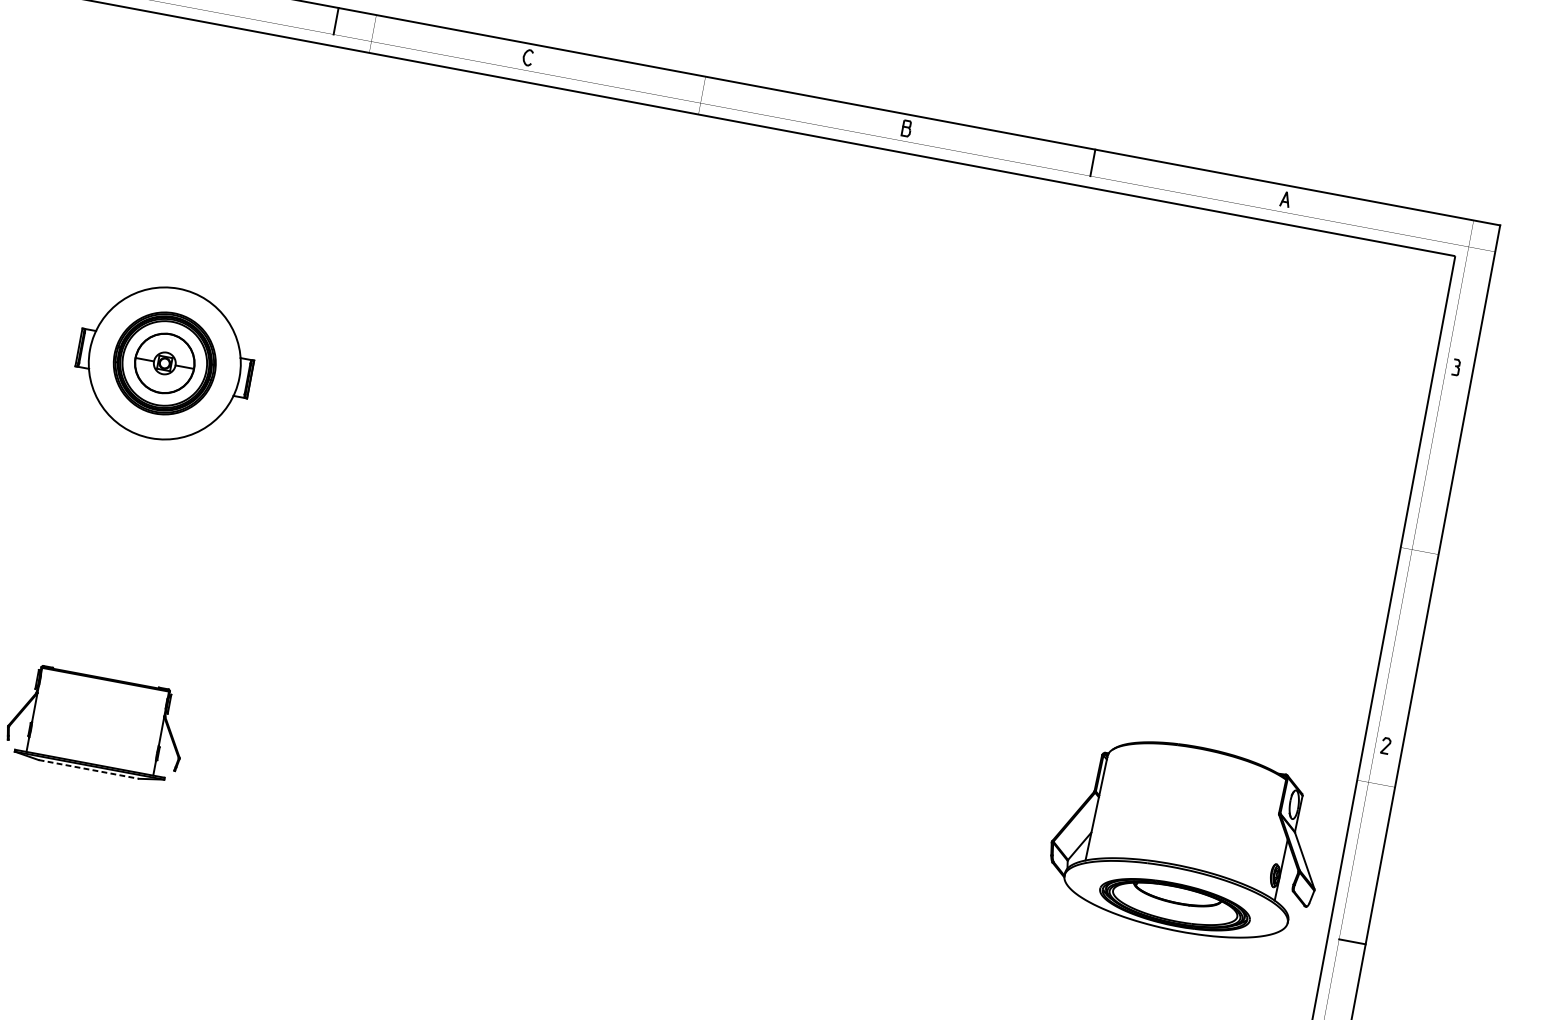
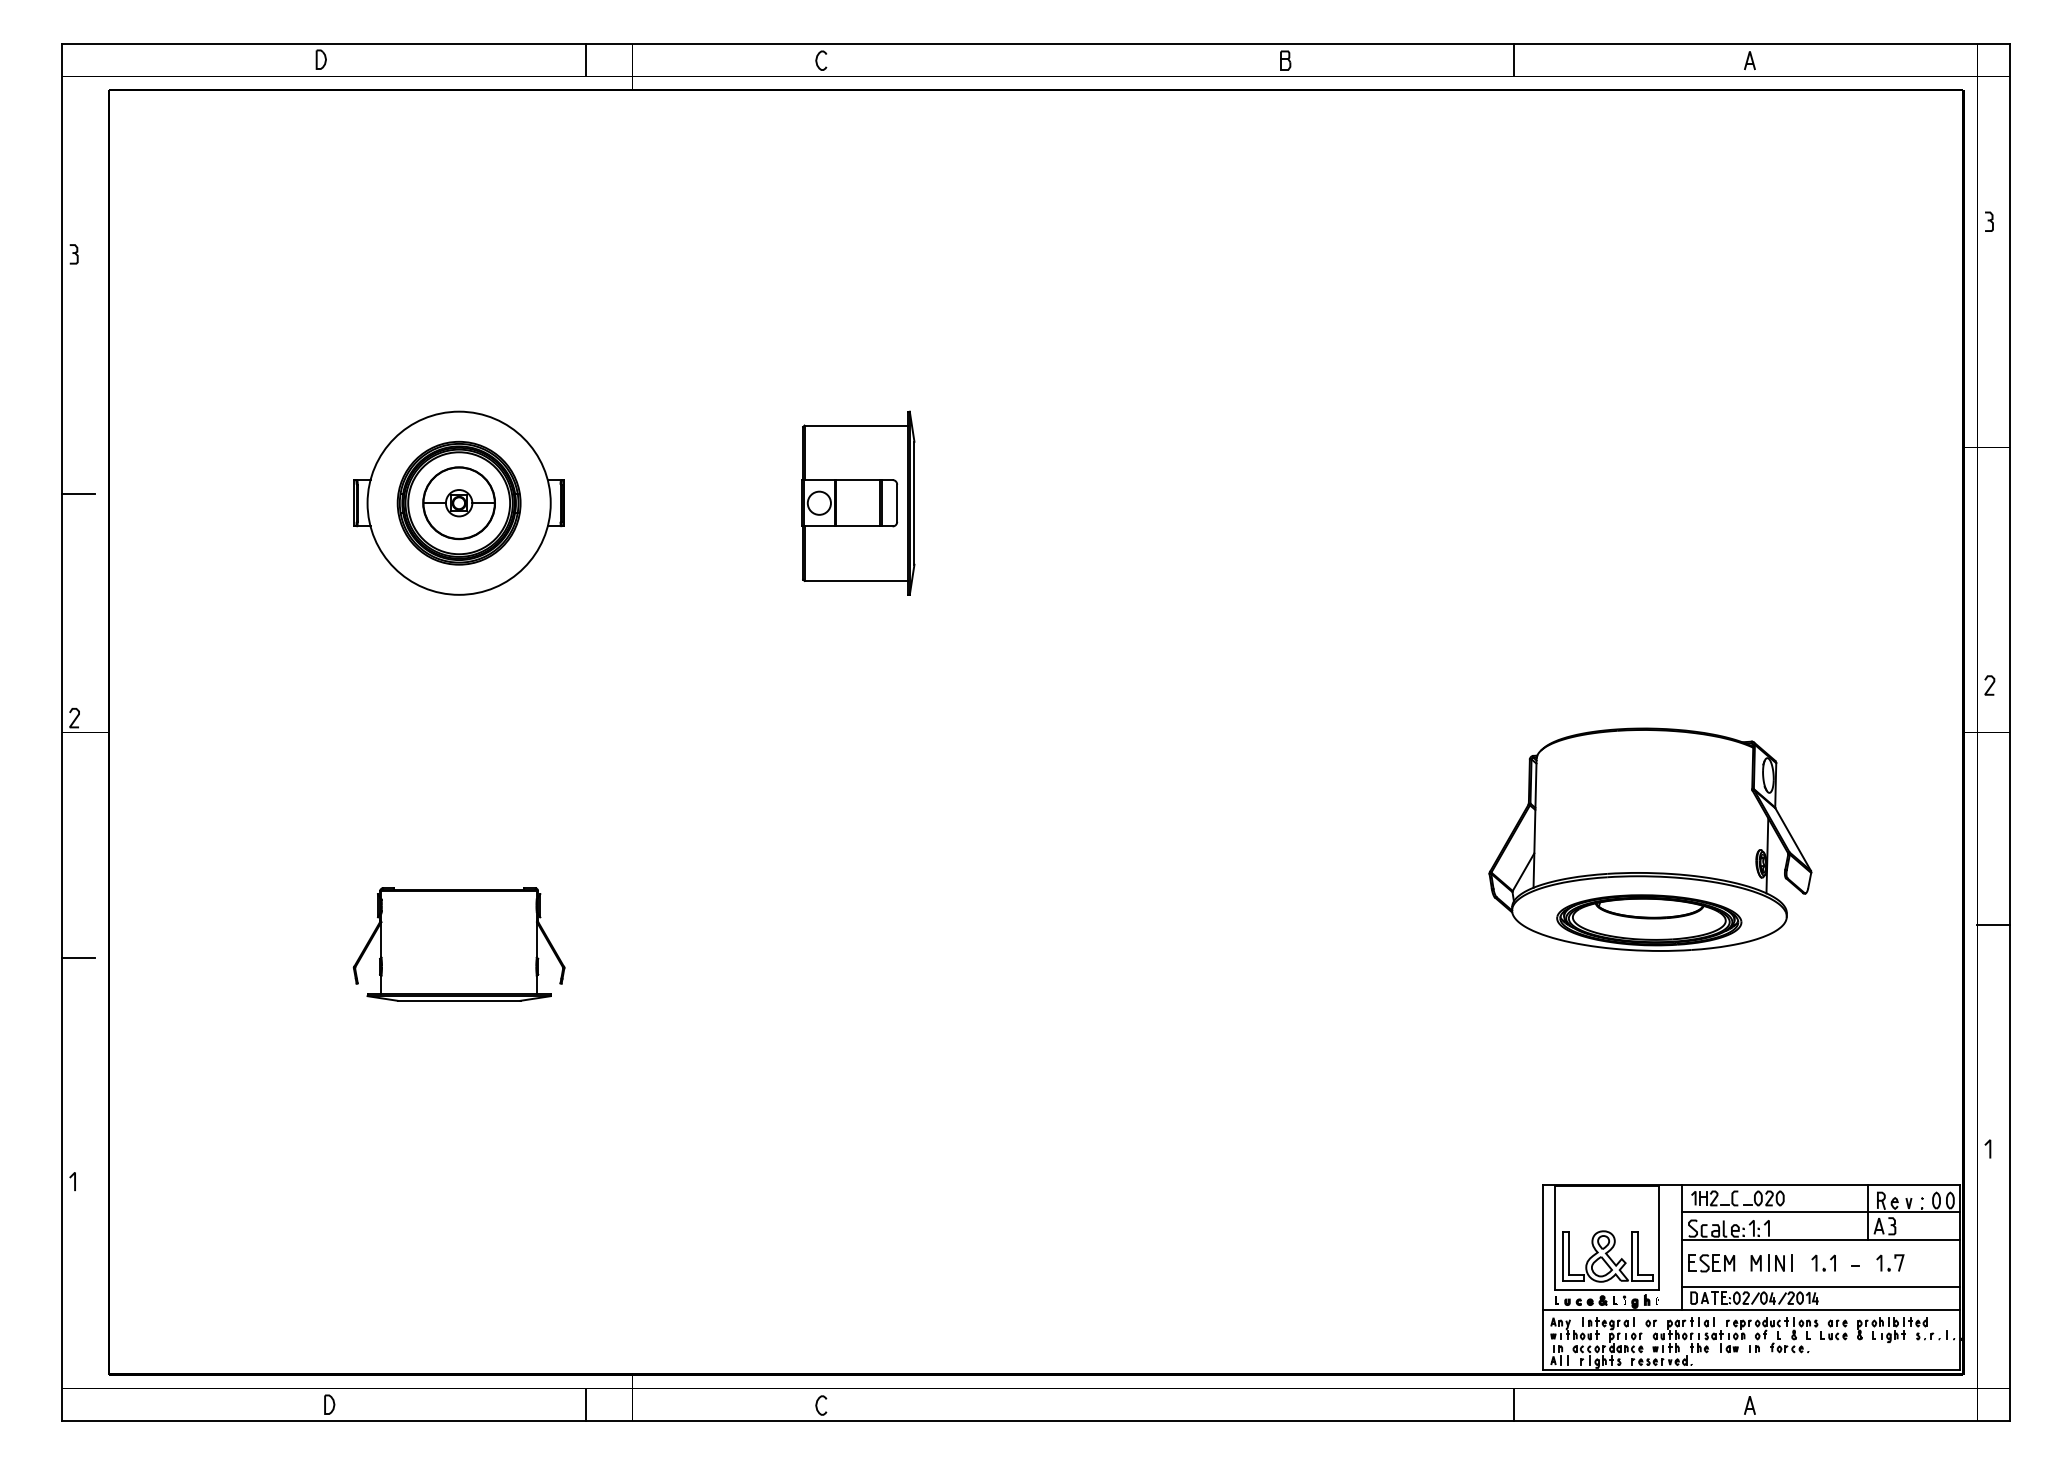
part: (490, 423) -> (858, 502), added
line: (89, 769) -> (459, 1000), dashed -> solid
part: (1188, 838) -> (1650, 839), moved

